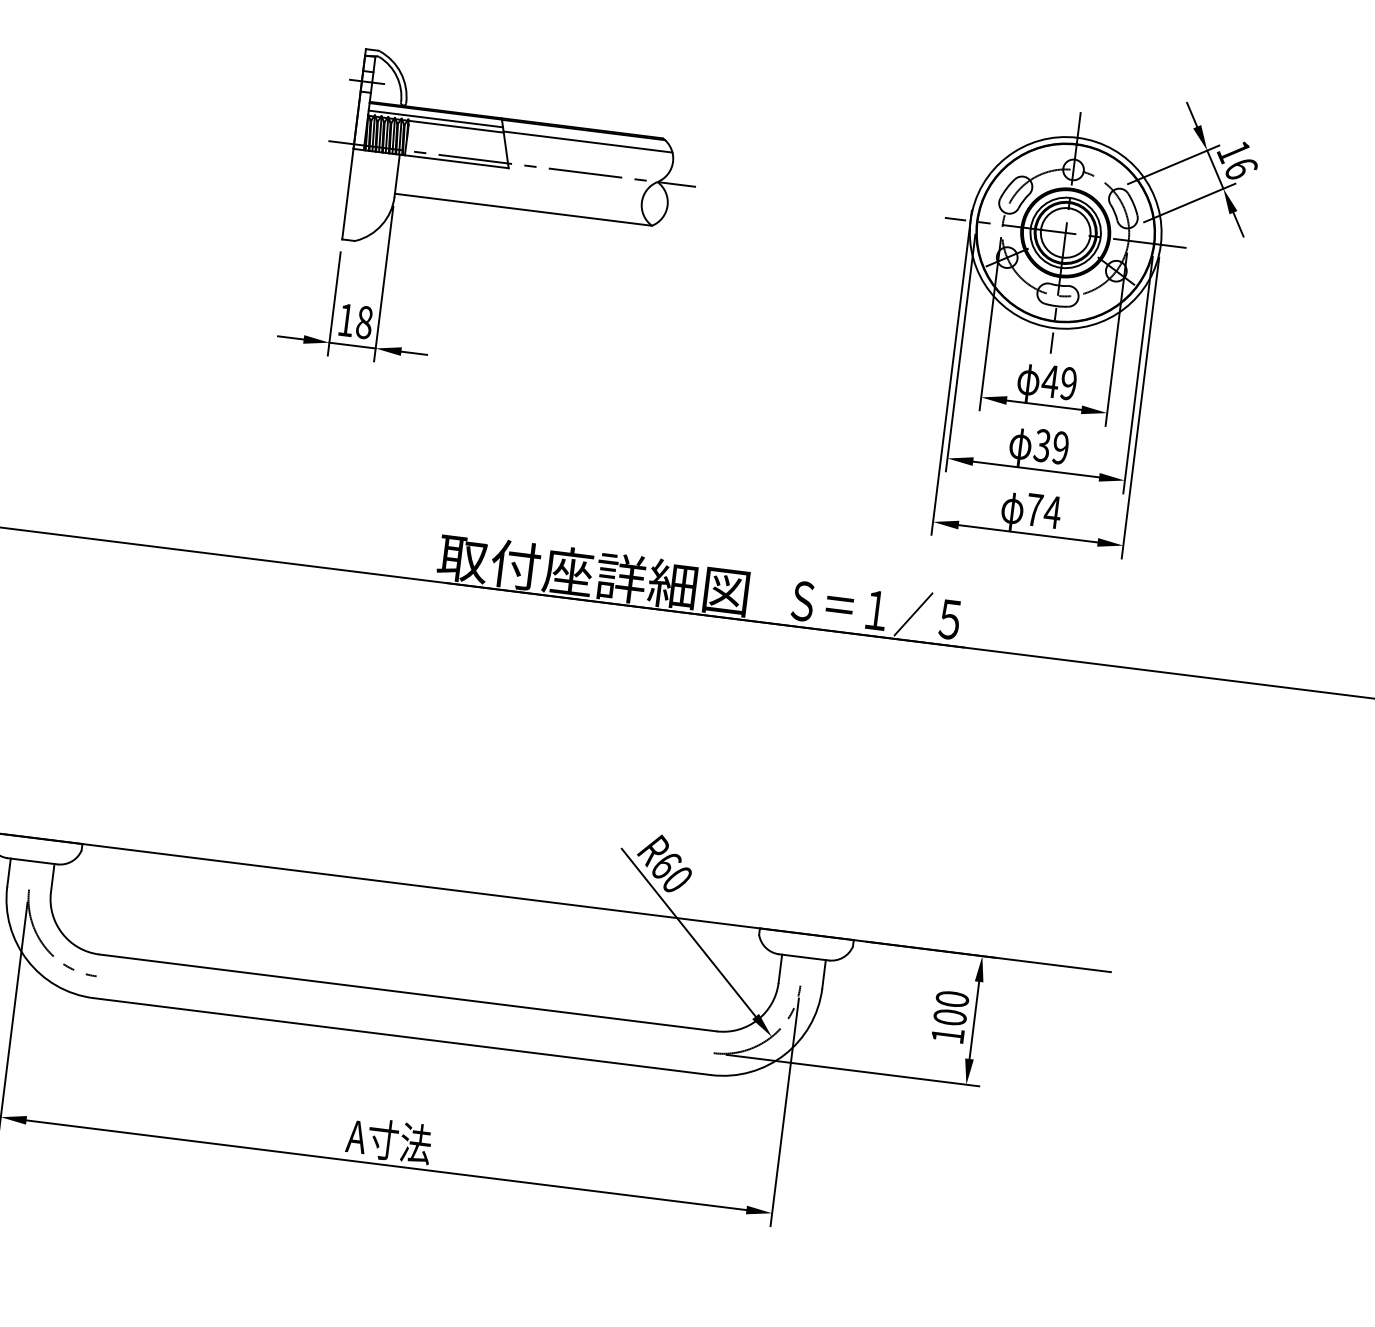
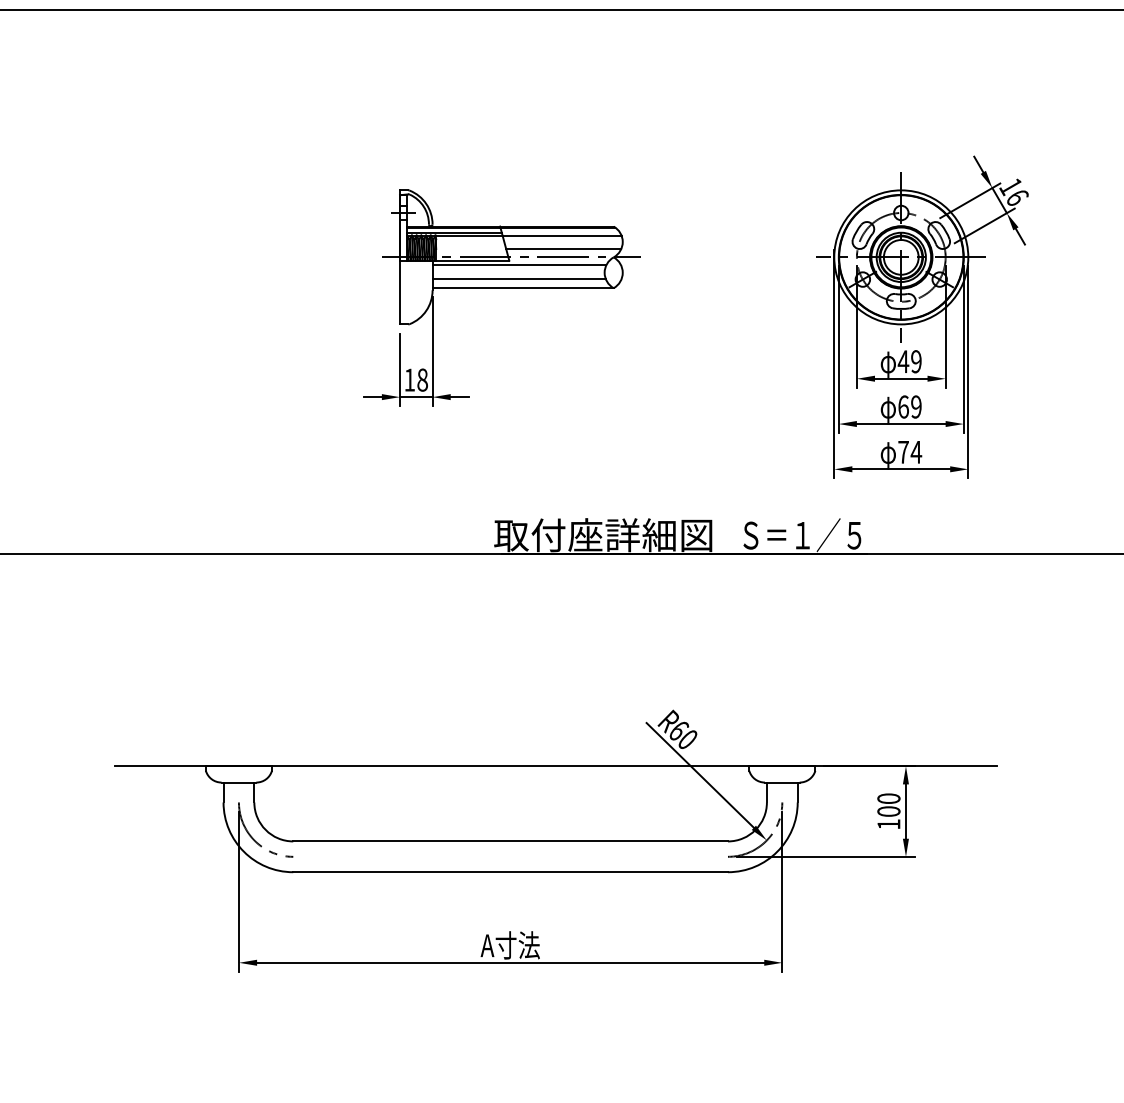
line: (587, 161) -> (563, 249), added
line: (522, 176) -> (519, 265), added
line: (518, 196) -> (518, 279), added
text: (1042, 444) -> (903, 406), 39 -> 69

